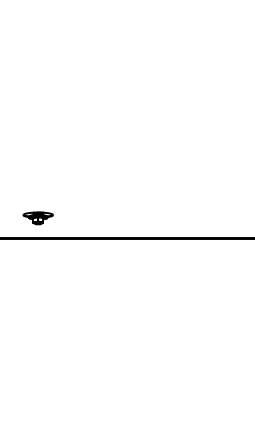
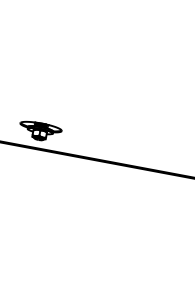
part: (37, 218) -> (39, 131), size x1.67

